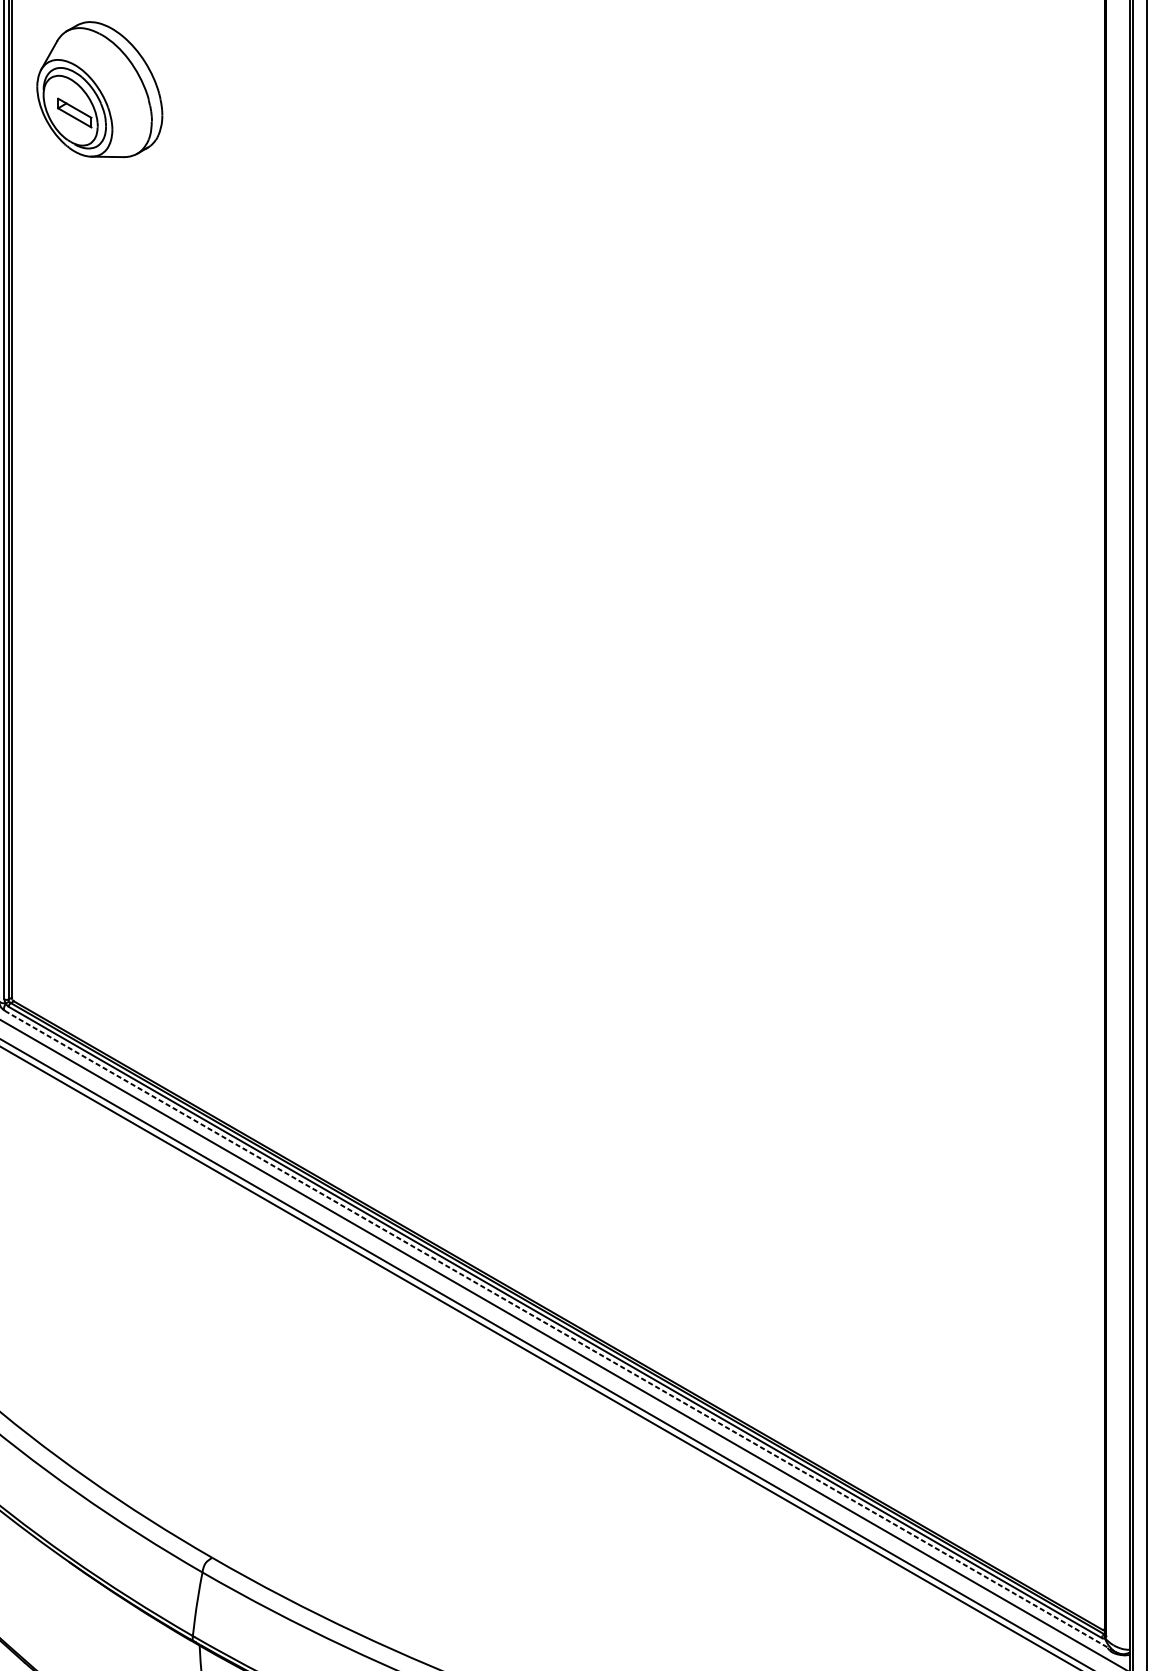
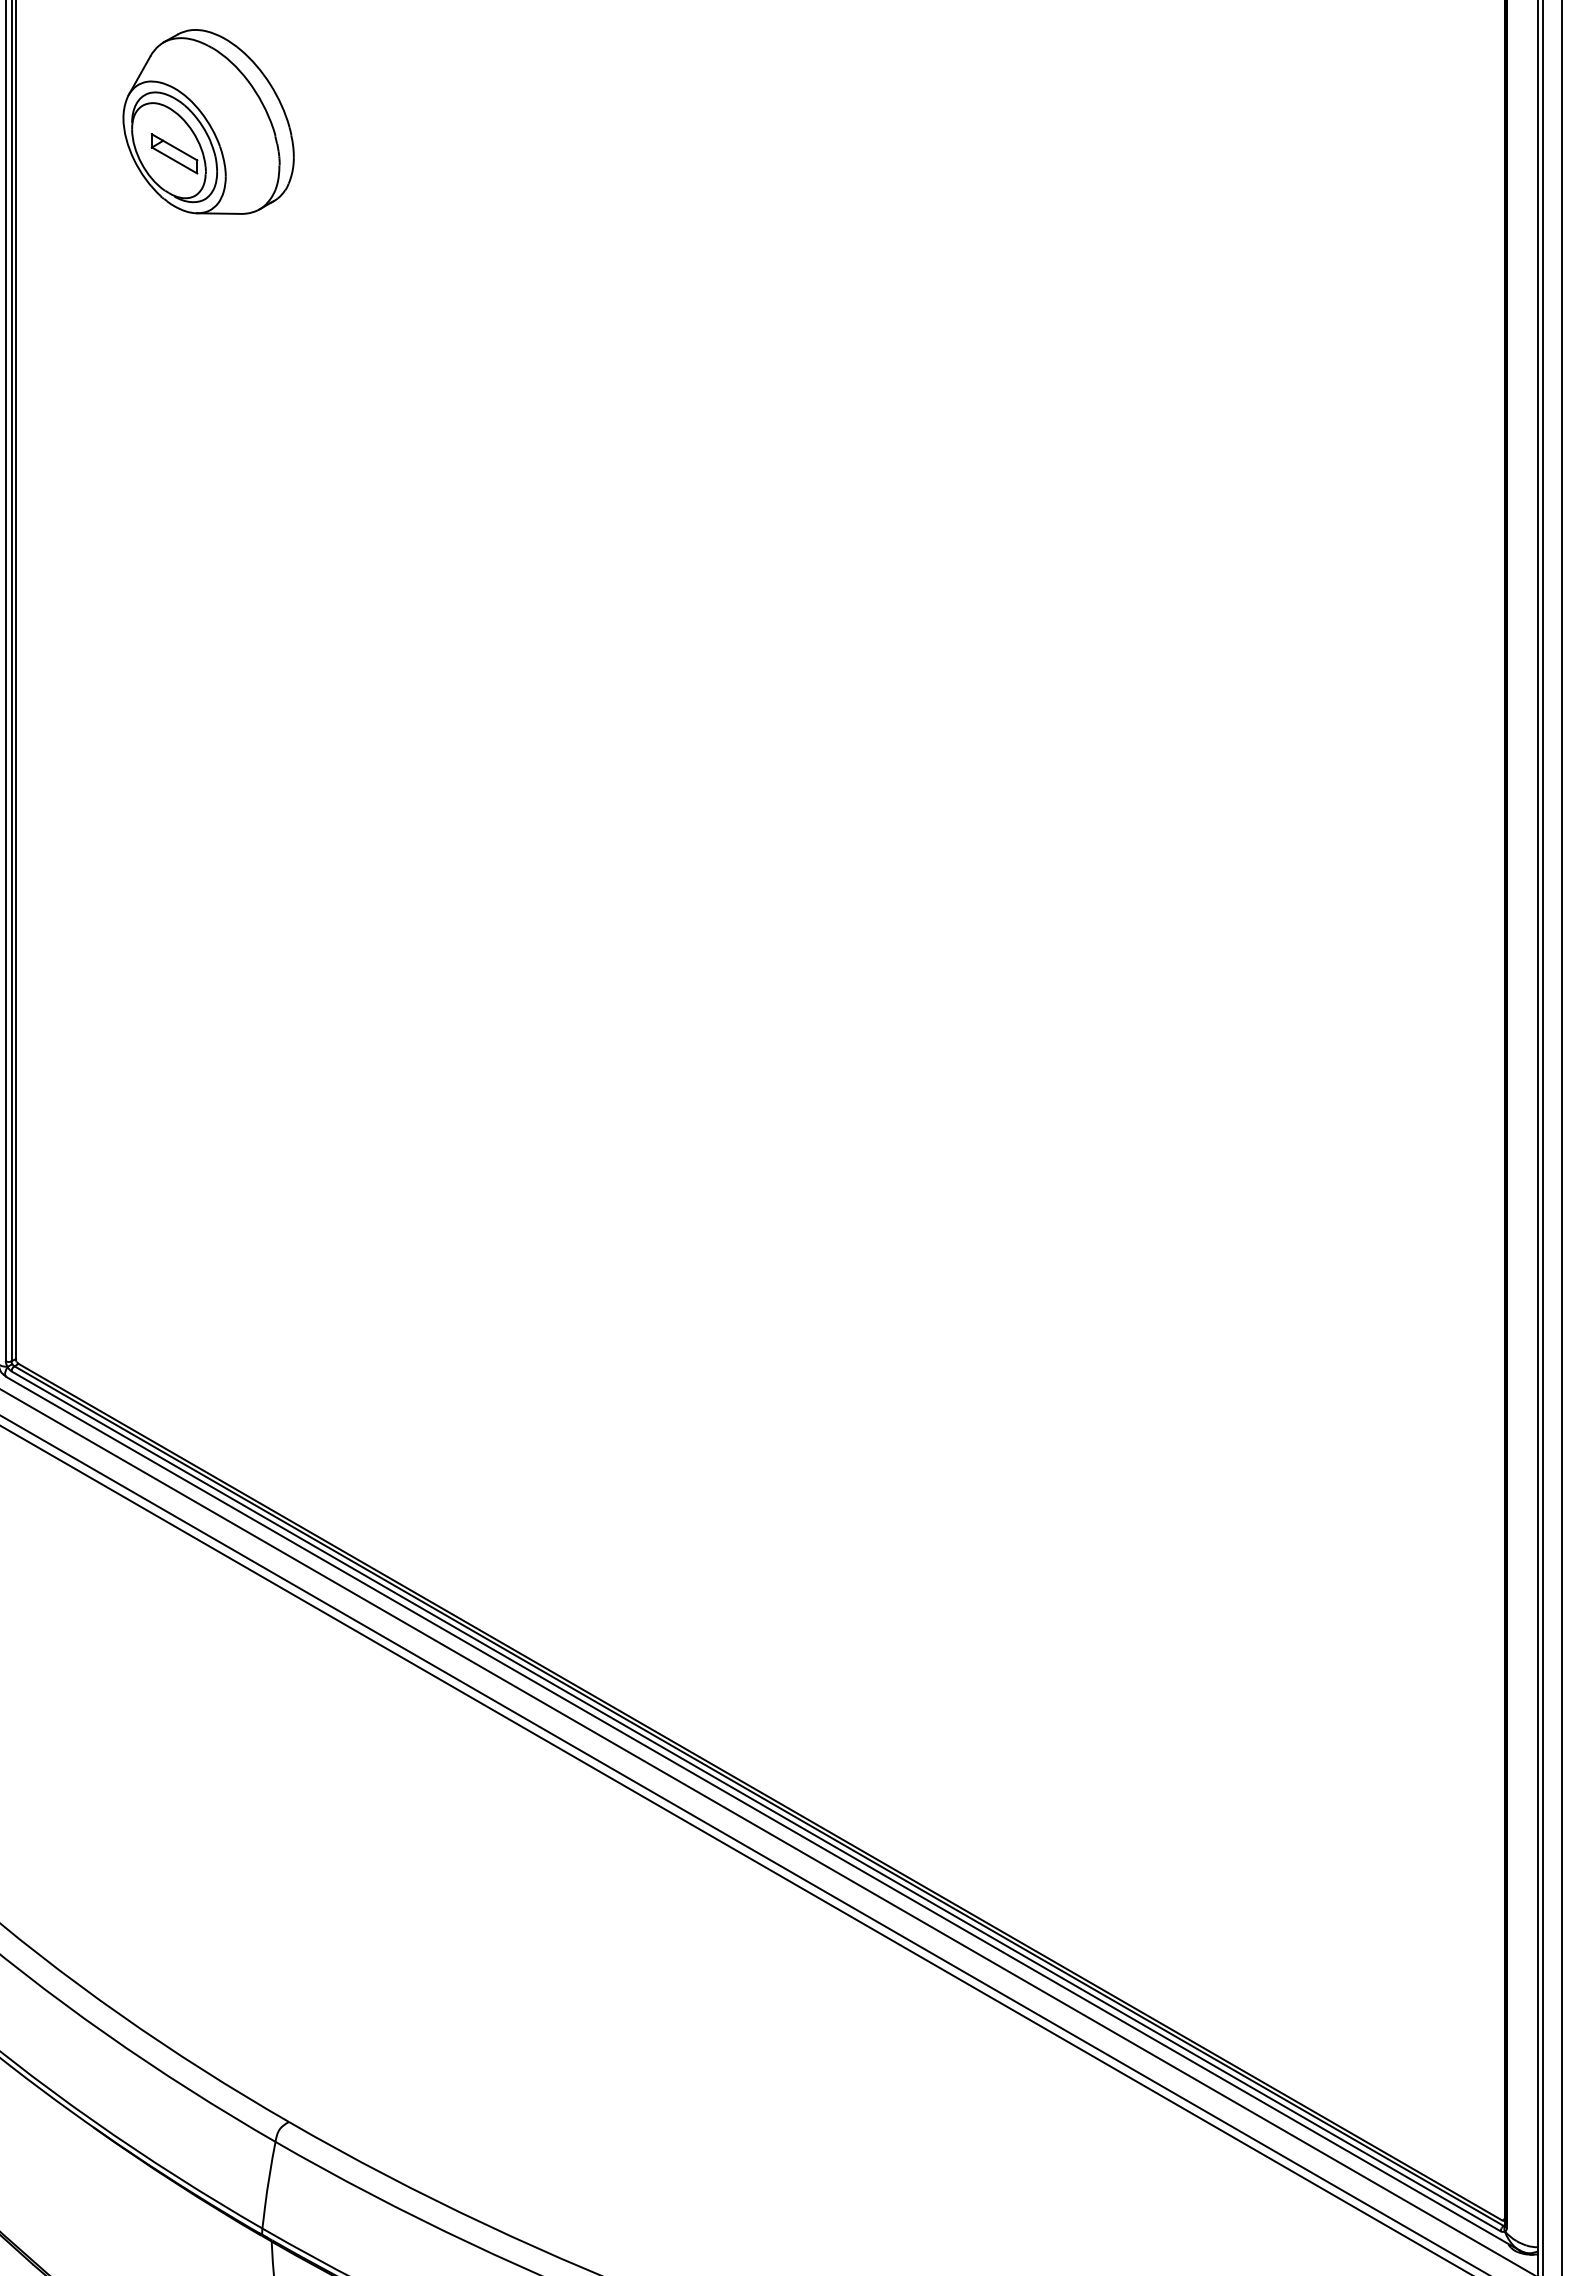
part: (99, 89) -> (208, 121), moved
line: (559, 1331) -> (762, 1813), dashed -> solid

